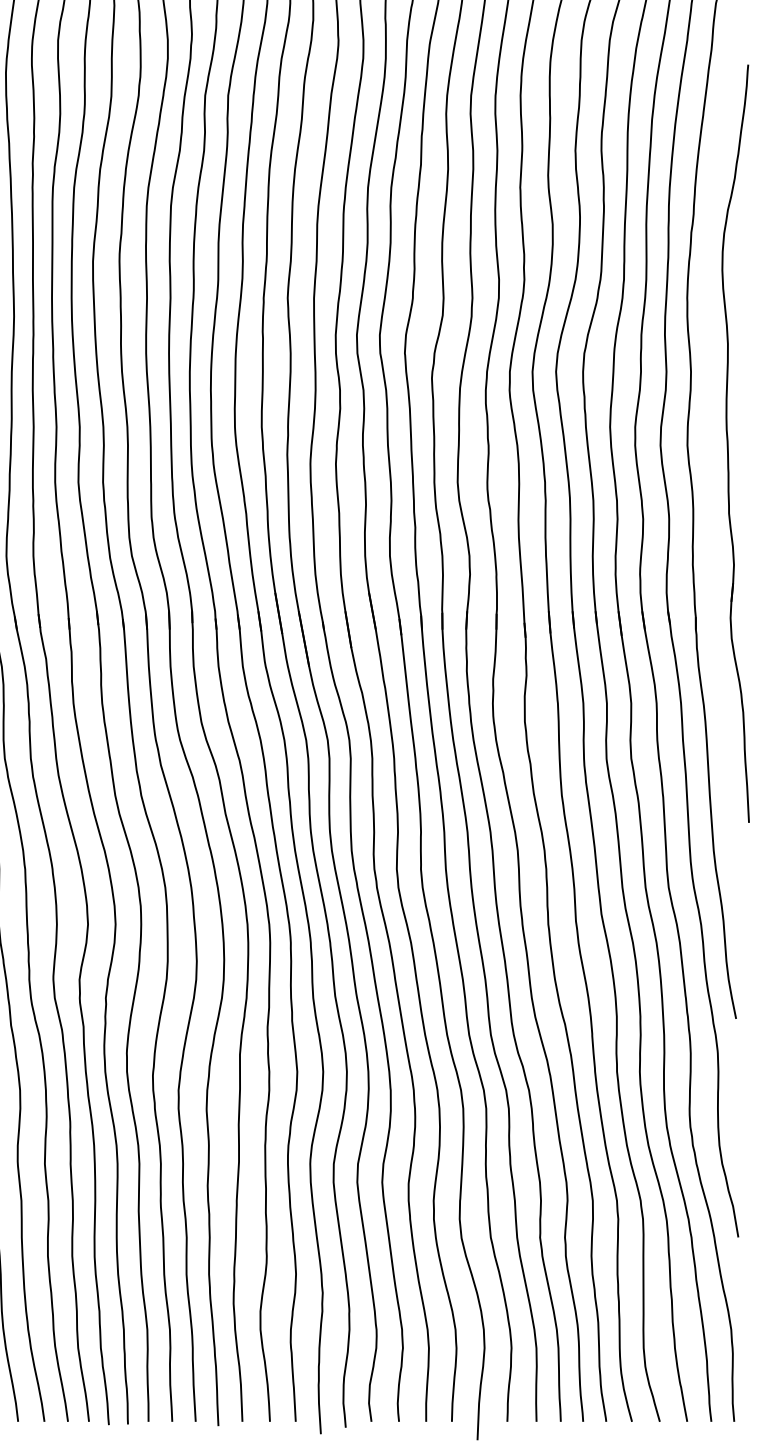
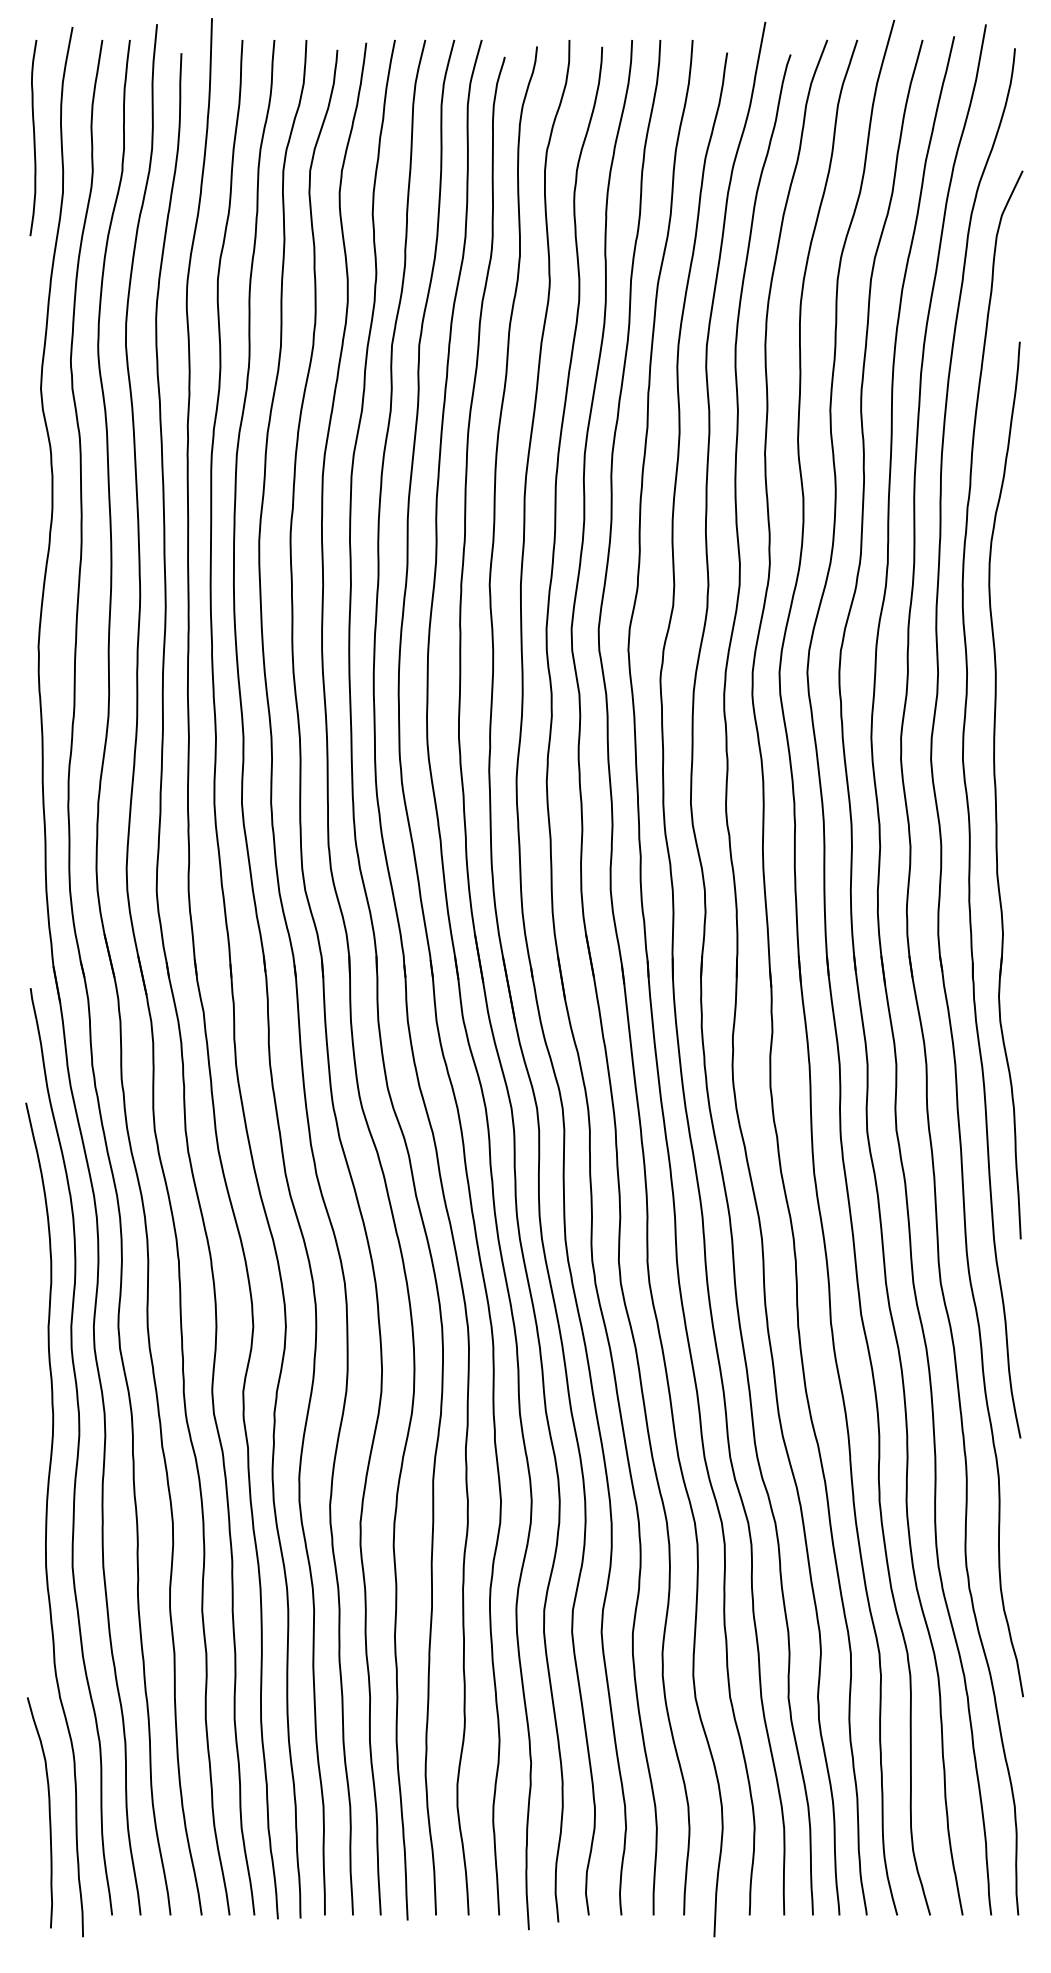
part: (728, 443) -> (996, 790), moved

